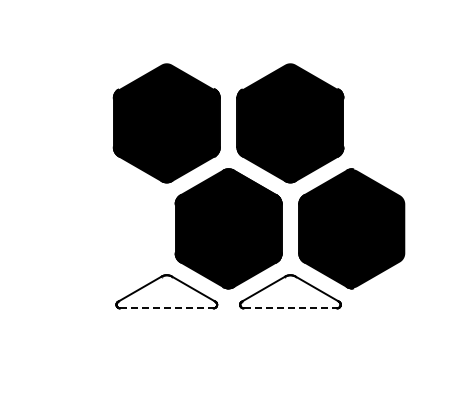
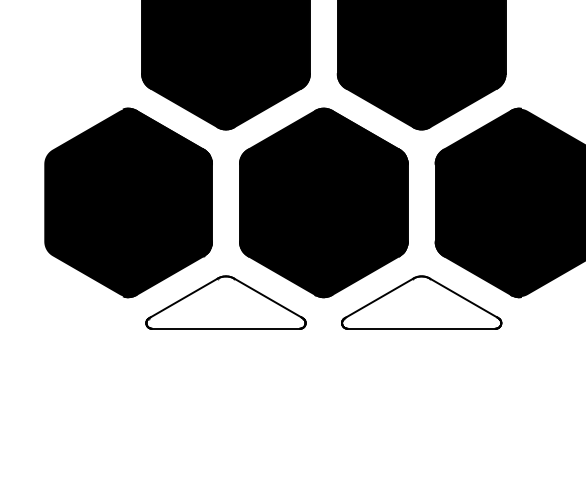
part: (105, 228) -> (128, 202), added
line: (166, 308) -> (225, 329), dashed -> solid
line: (290, 308) -> (421, 329), dashed -> solid

